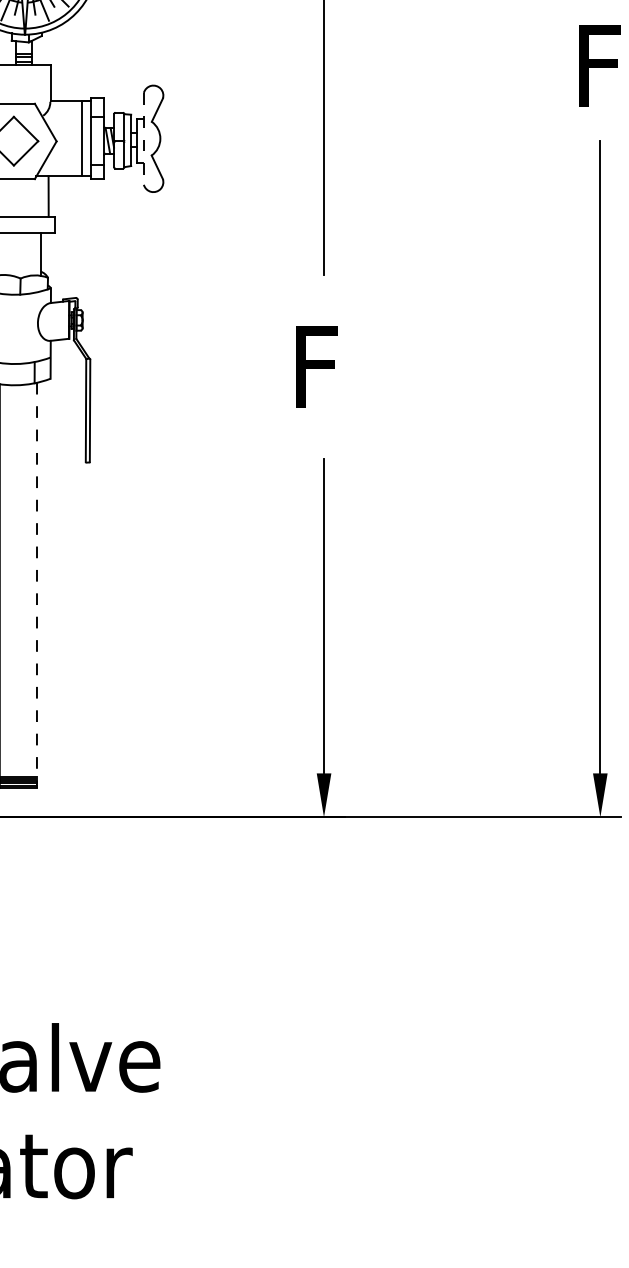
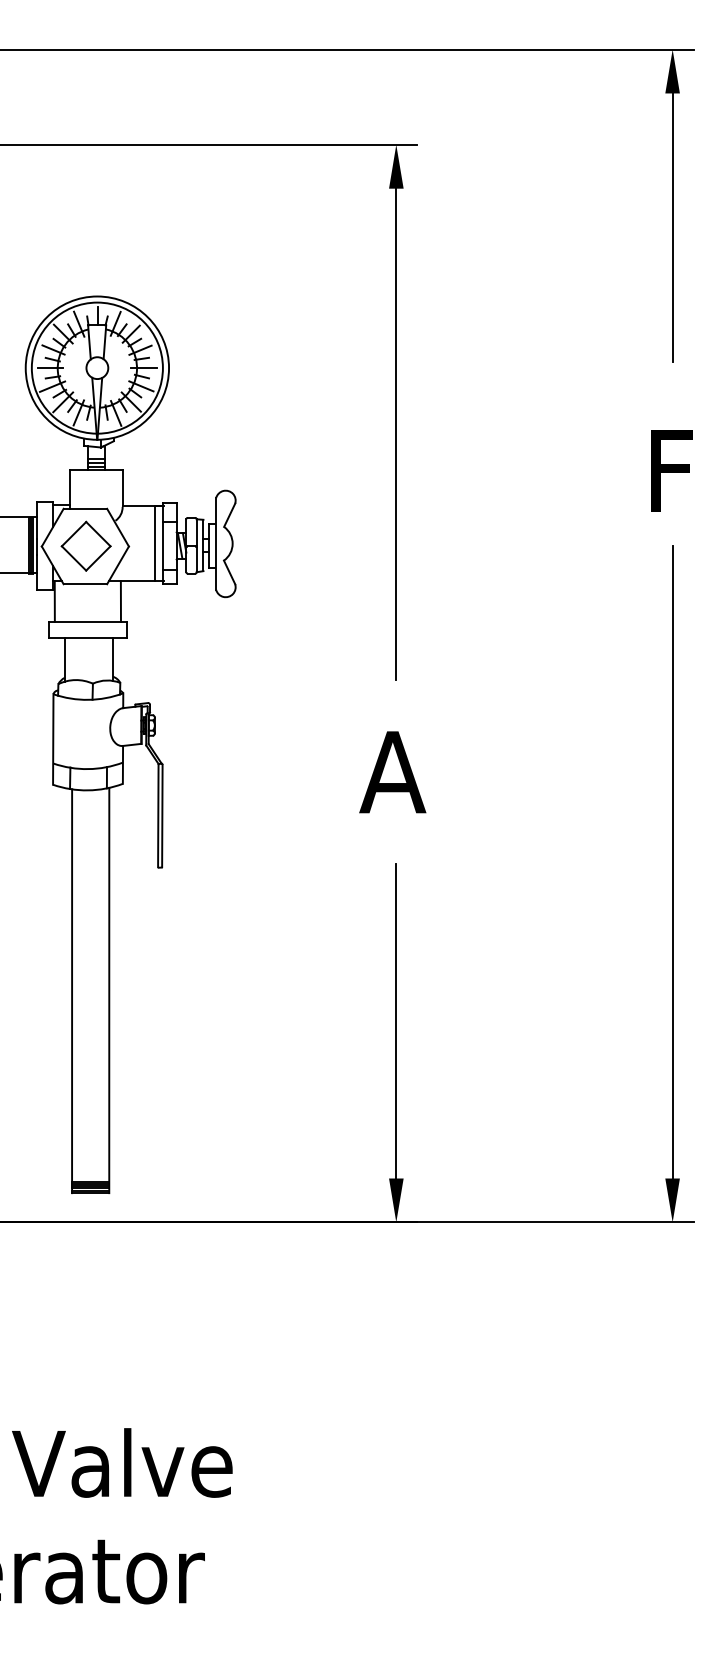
line: (144, 138) -> (216, 543), dashed -> solid
text: (320, 367) -> (392, 772), F -> A
line: (37, 585) -> (109, 990), dashed -> solid

